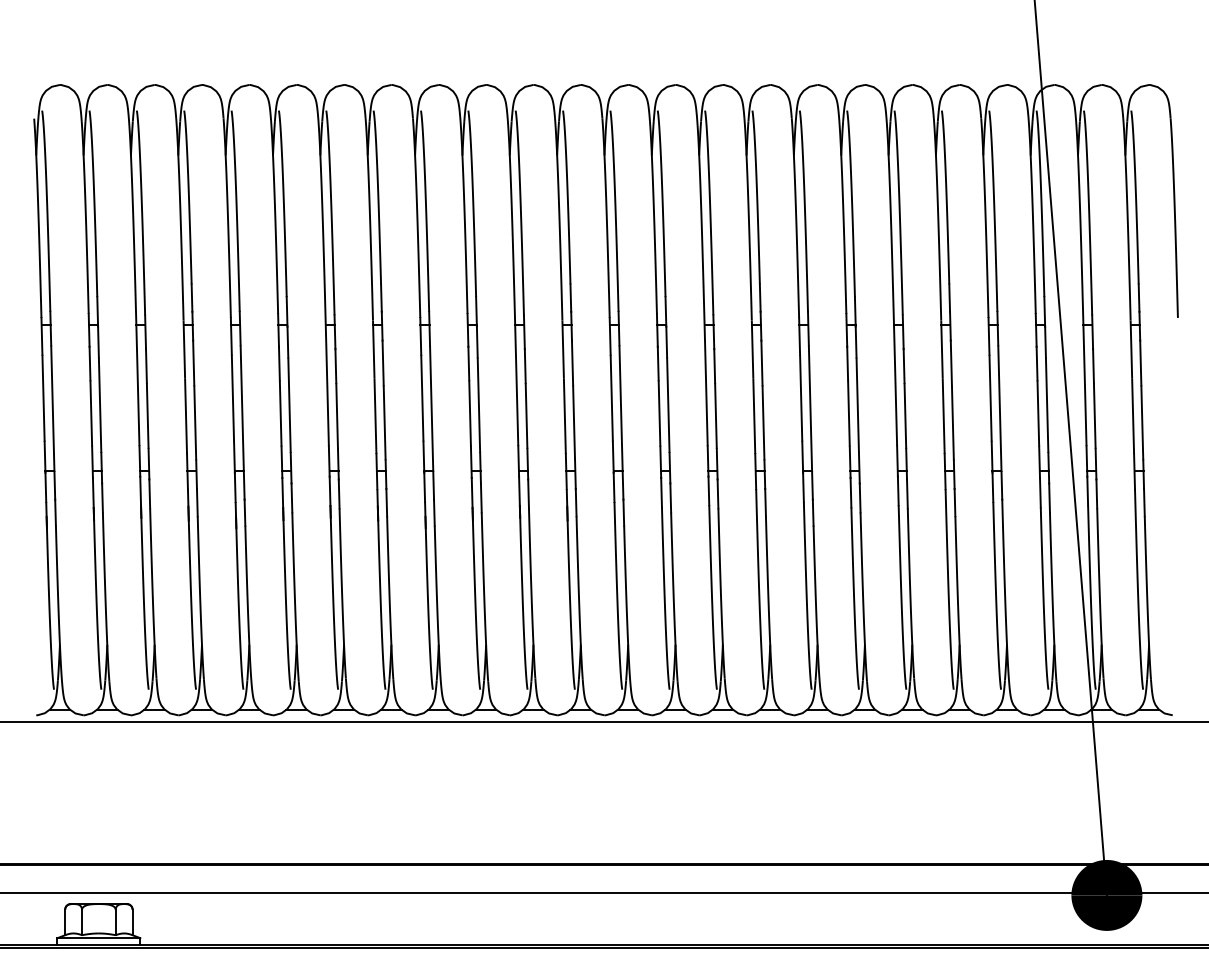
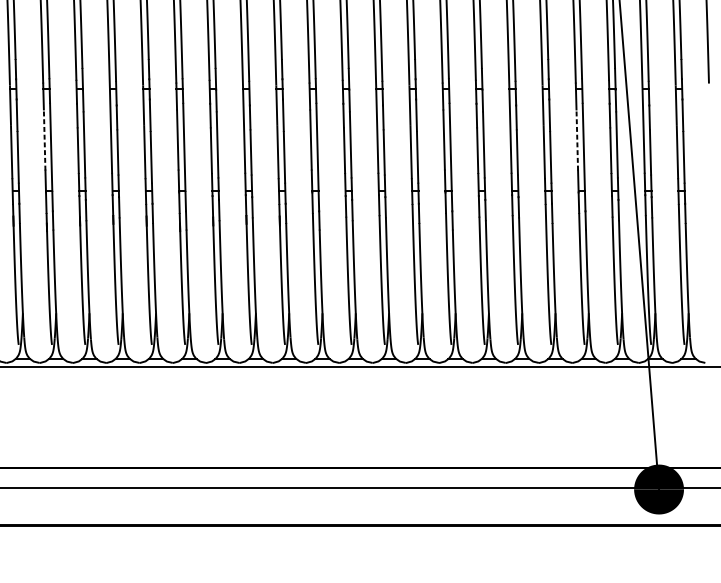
line: (232, 397) -> (44, 139), solid -> dashed
line: (990, 397) -> (577, 139), solid -> dashed

